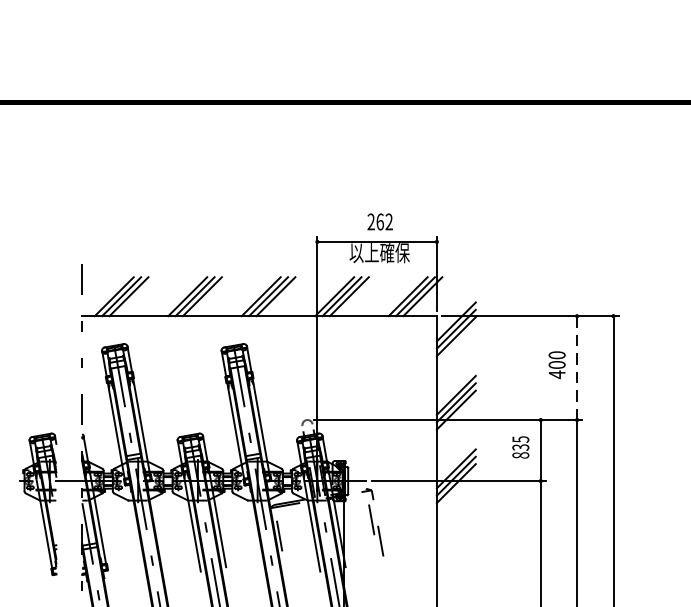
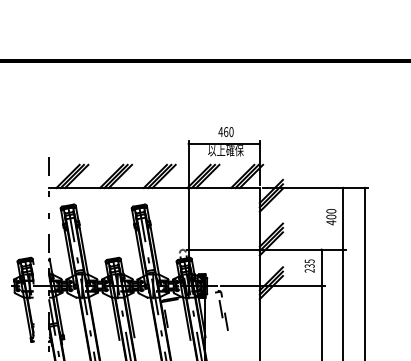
text: (379, 222) -> (225, 132), 262 -> 460
line: (577, 367) -> (343, 218), dashed -> solid
text: (520, 454) -> (309, 270), 835 -> 235

